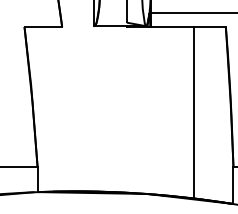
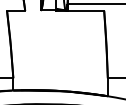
line: (195, 111) -> (89, 51), removed

